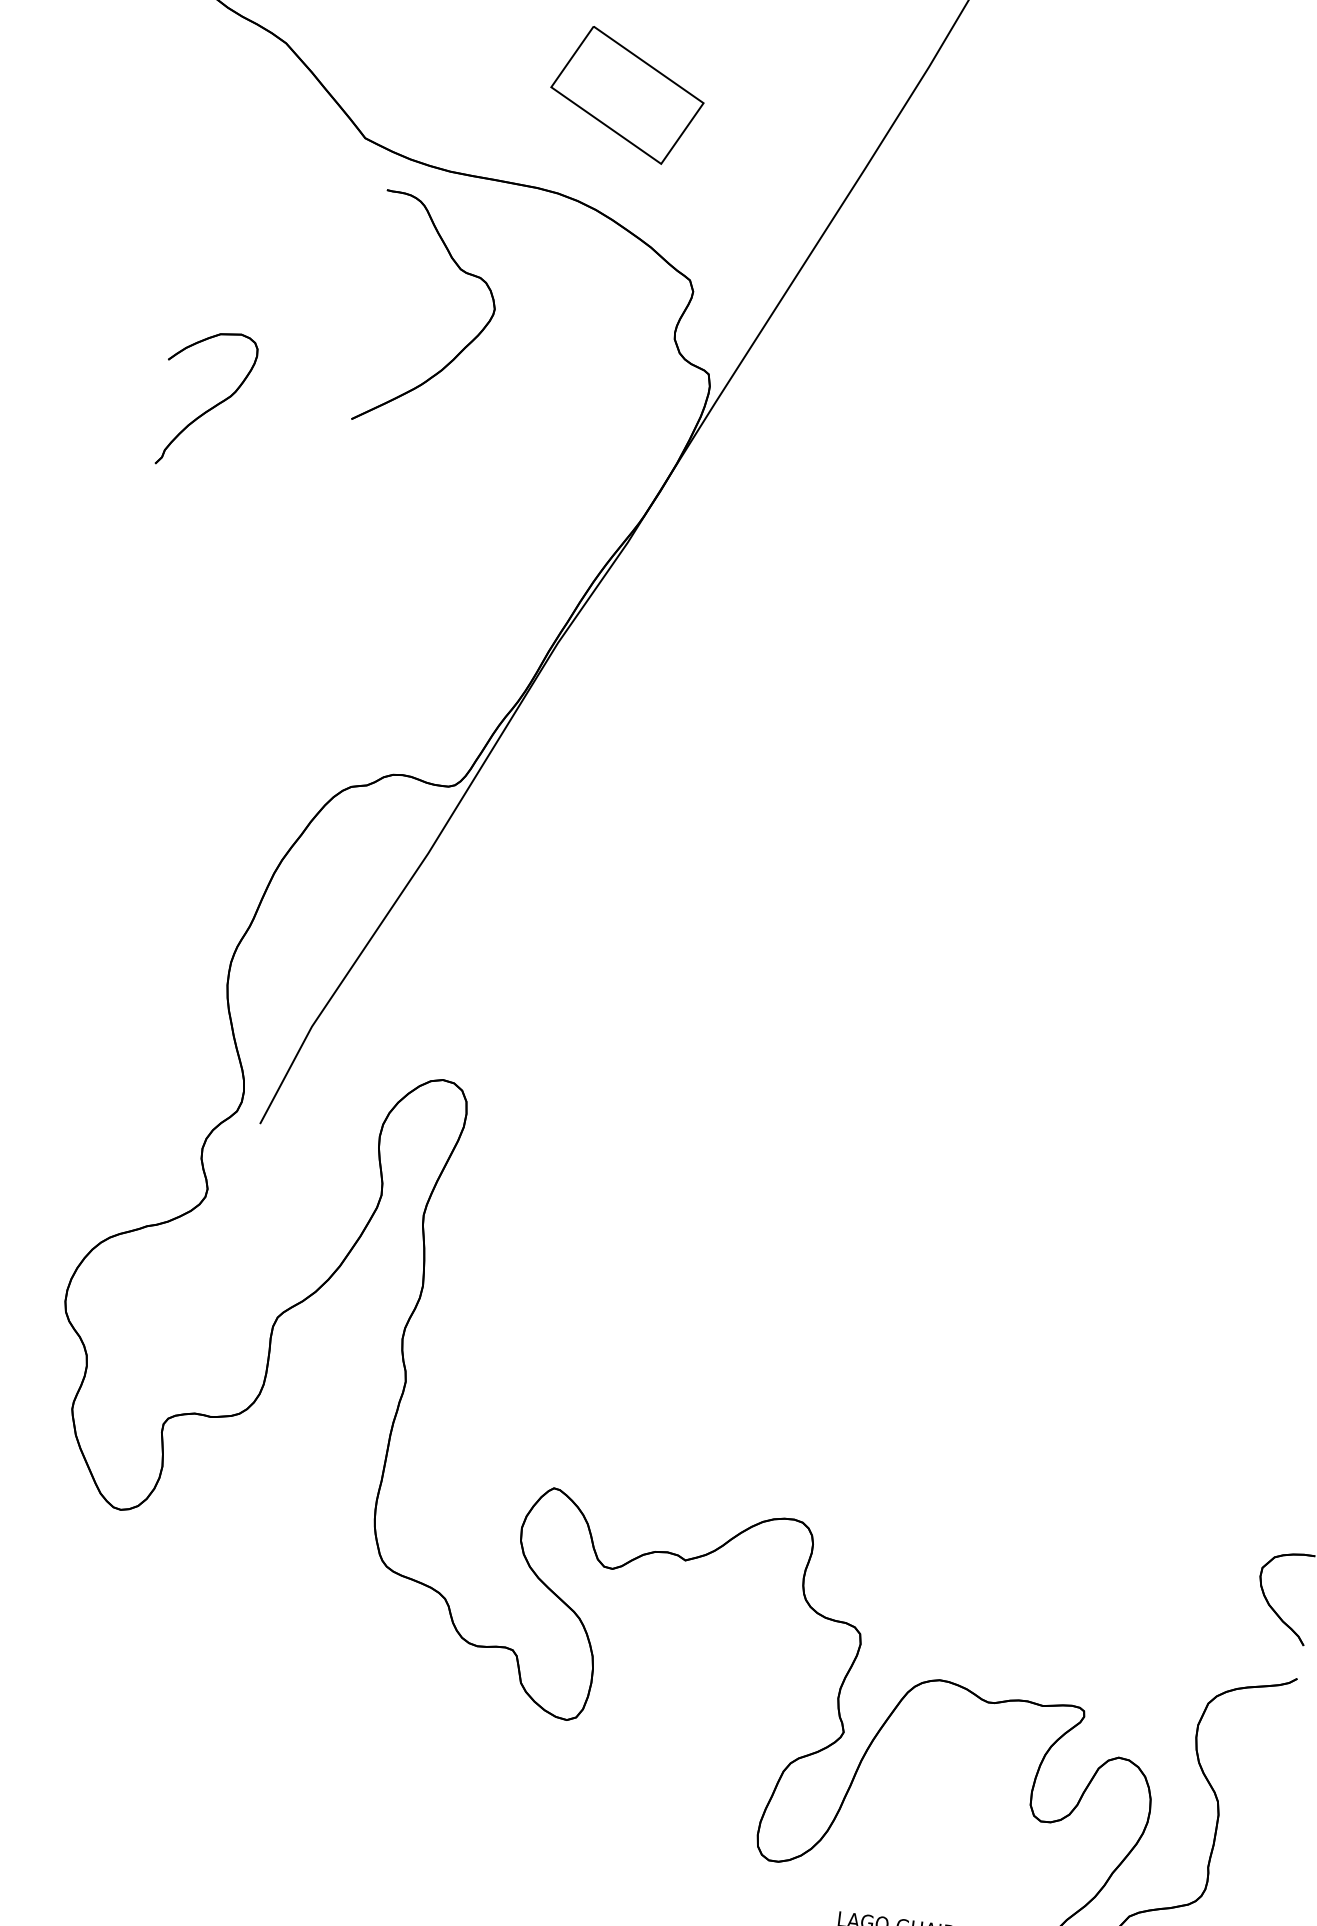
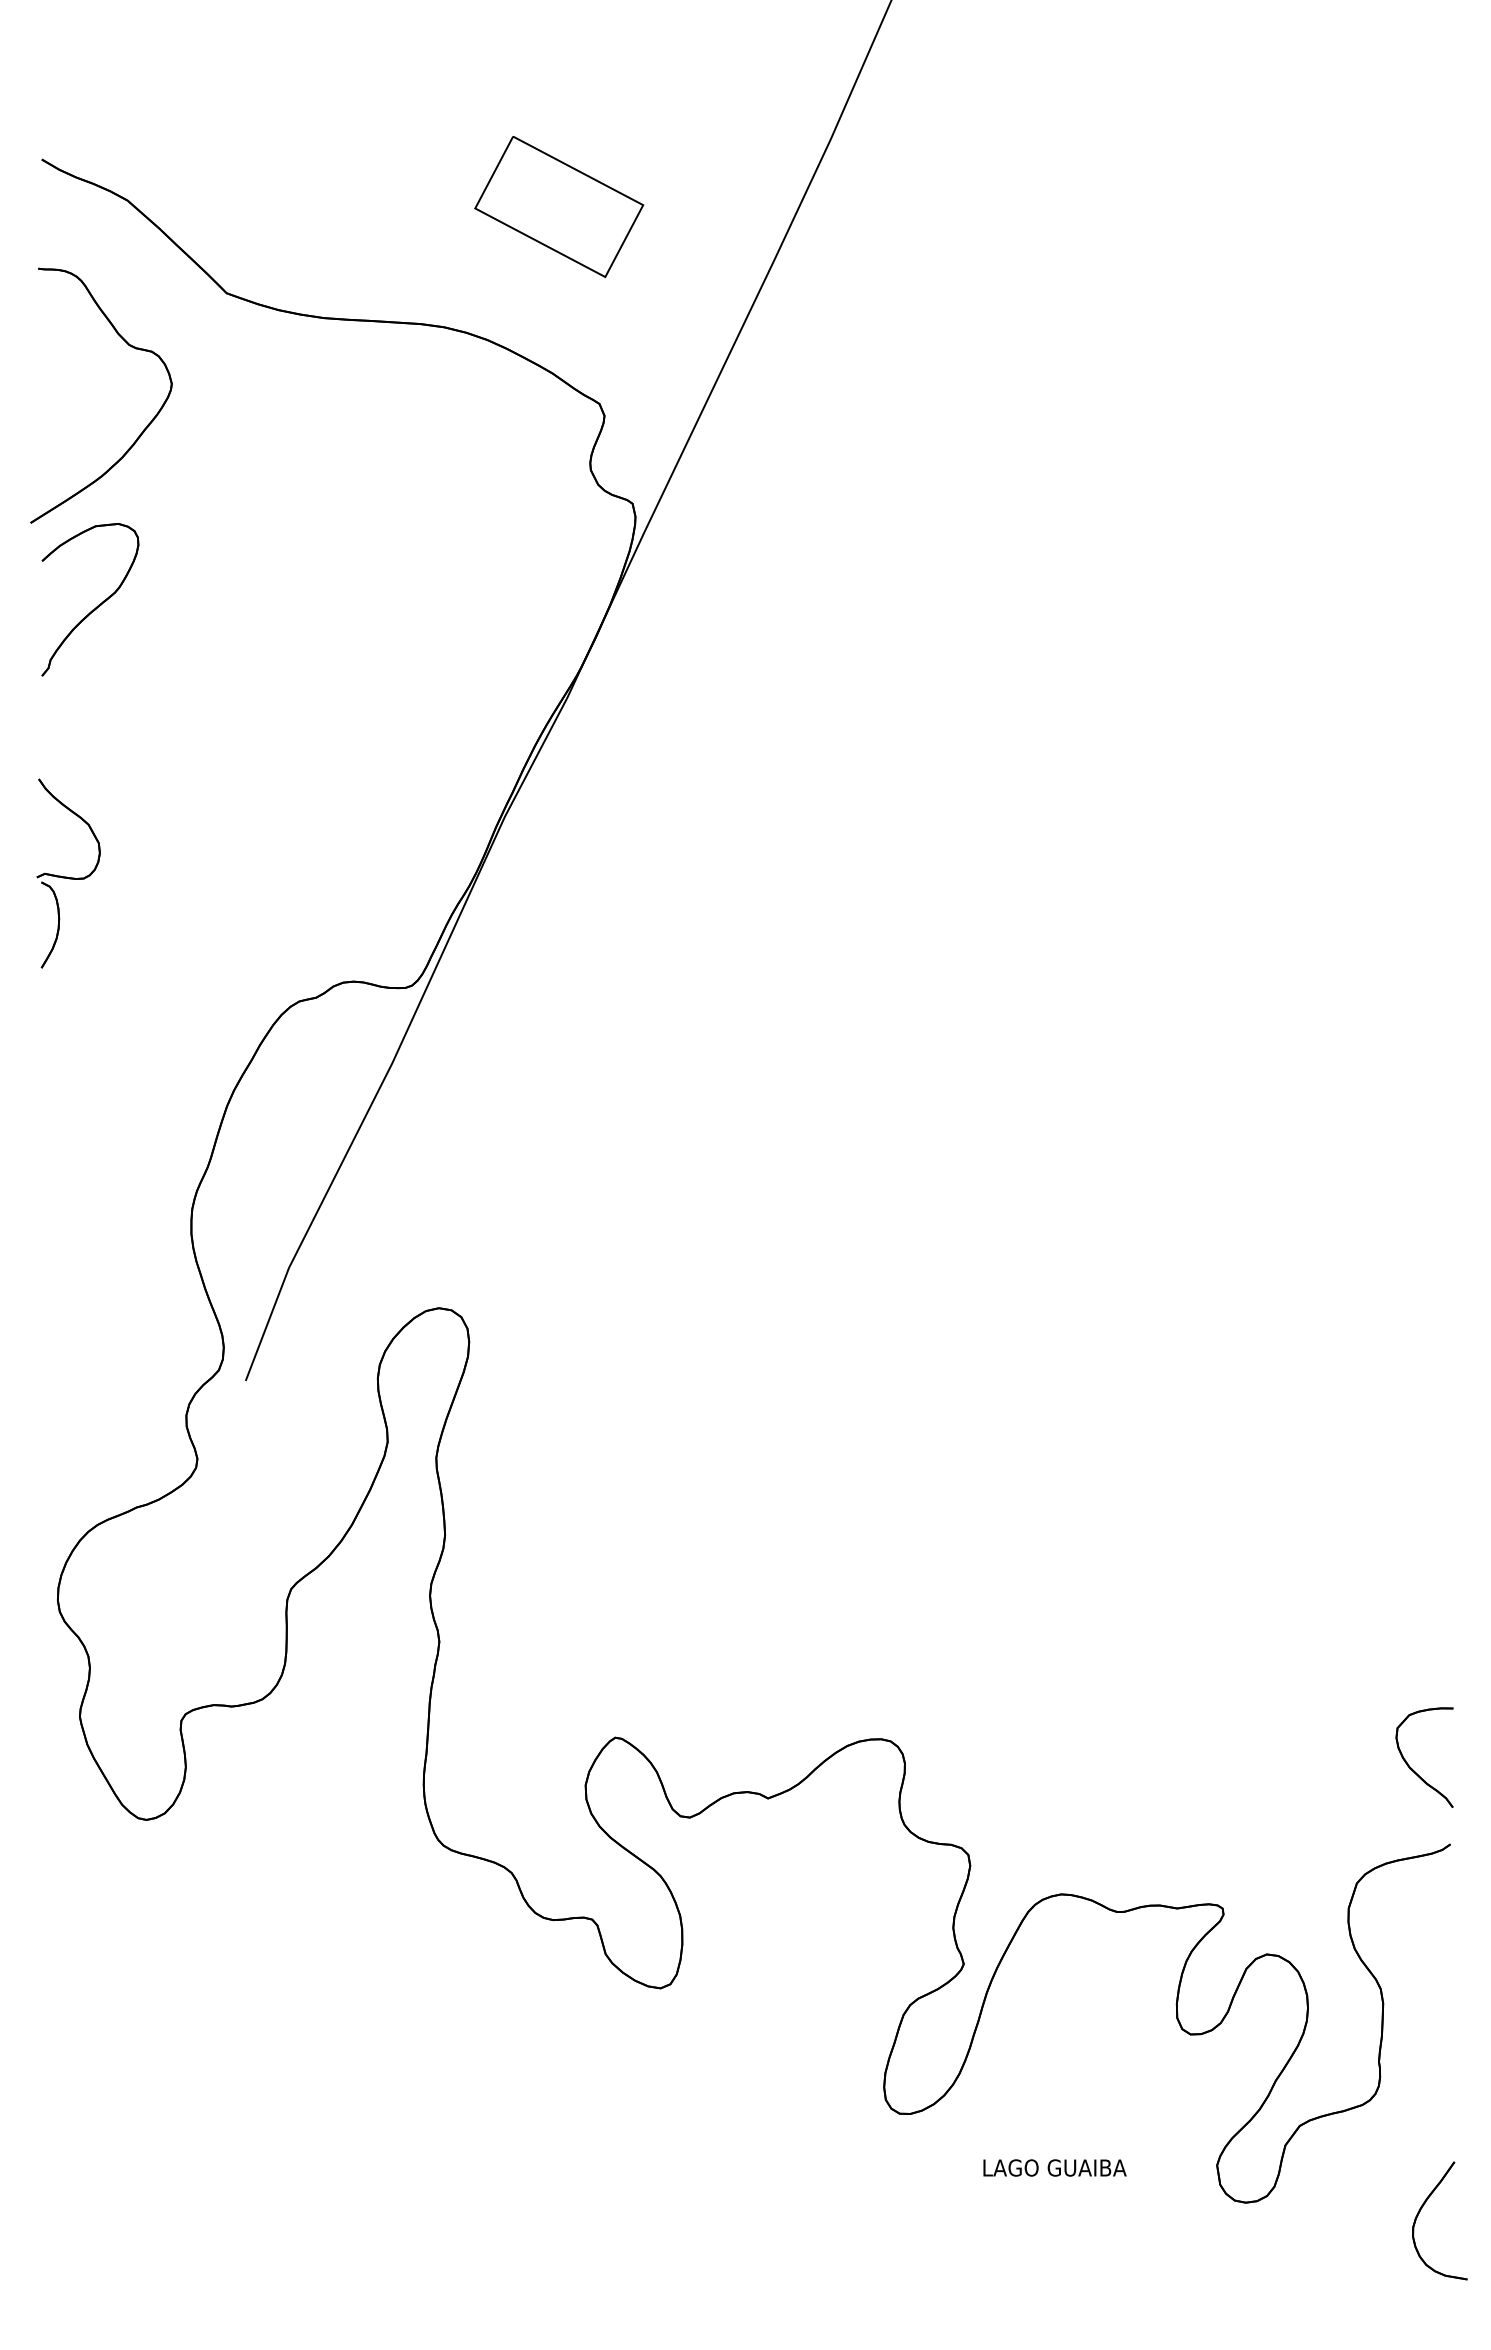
part: (627, 95) -> (559, 207), moved
part: (464, 347) -> (143, 429), moved
part: (156, 645) -> (68, 873), added

